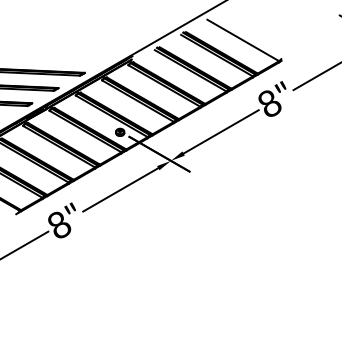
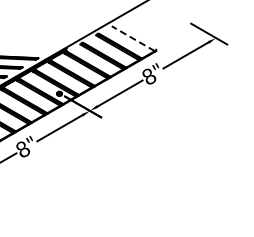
line: (243, 40) -> (133, 38), solid -> dashed

